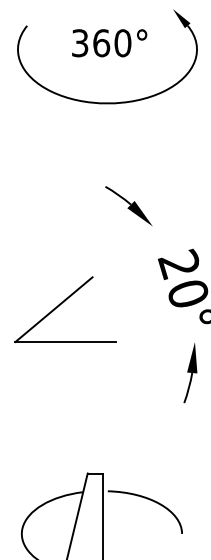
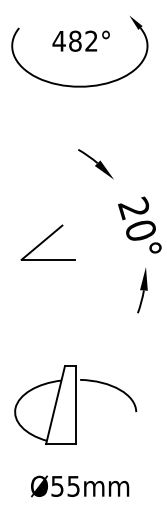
text: (100, 42) -> (74, 40), 360° -> 482°
part: (64, 309) -> (47, 242), size x0.7

